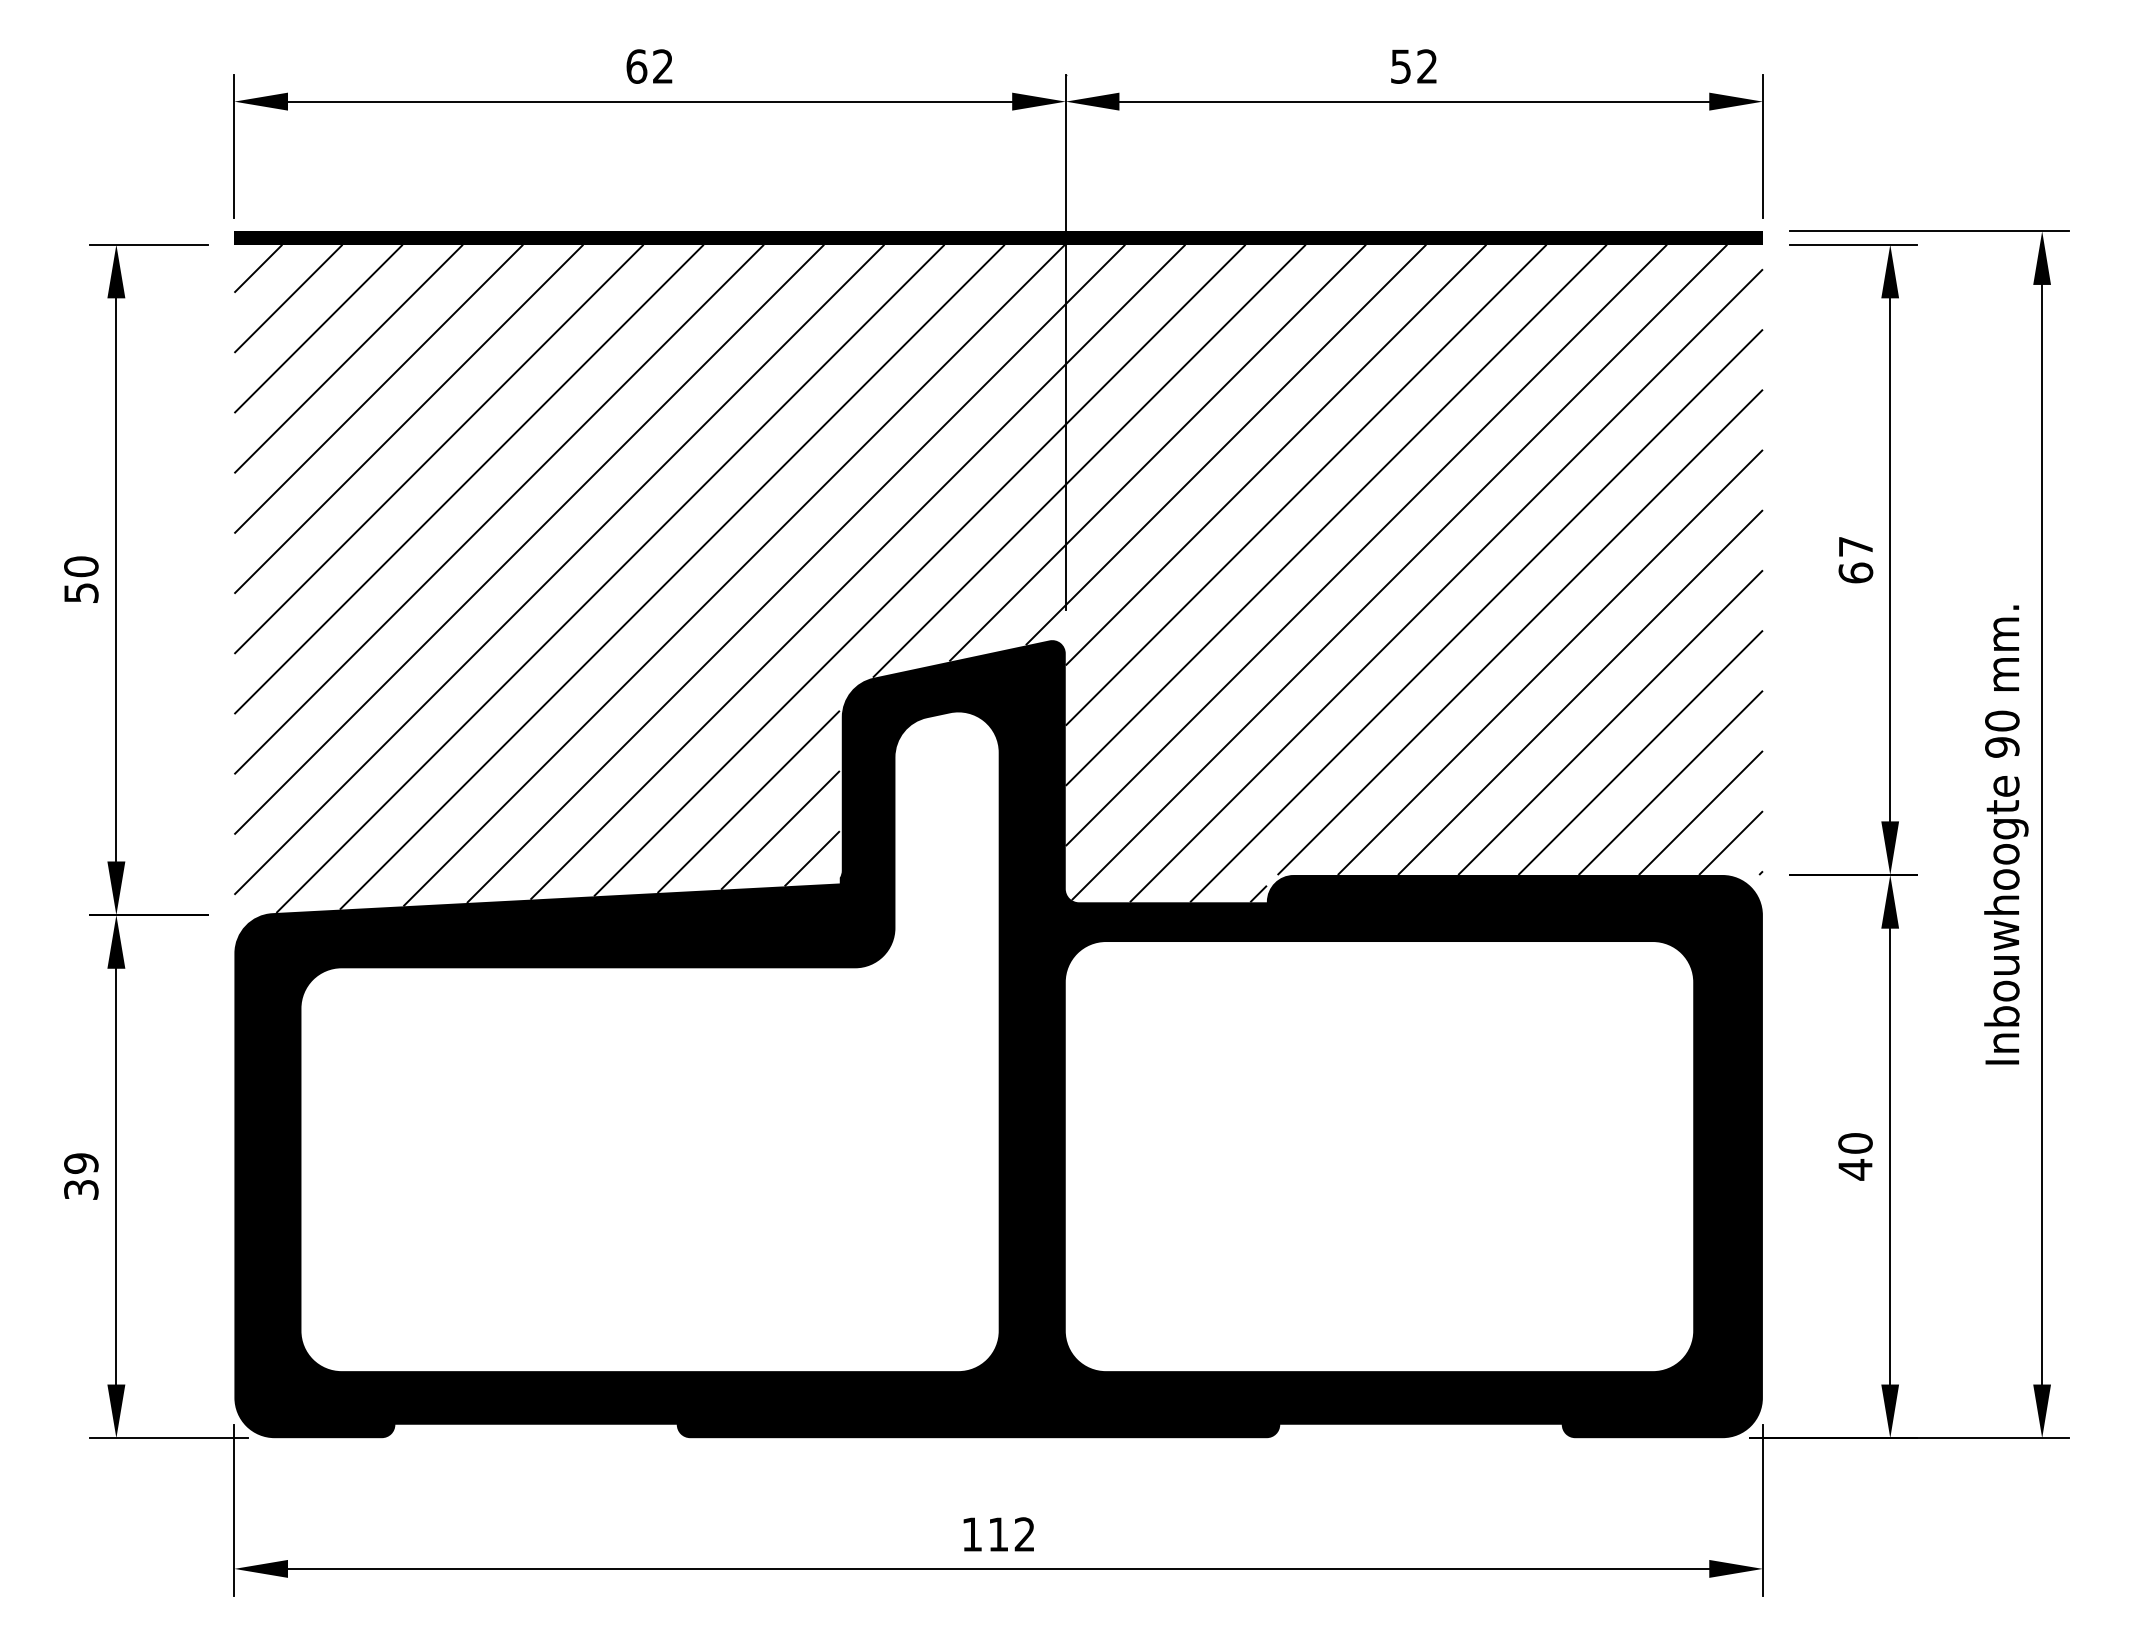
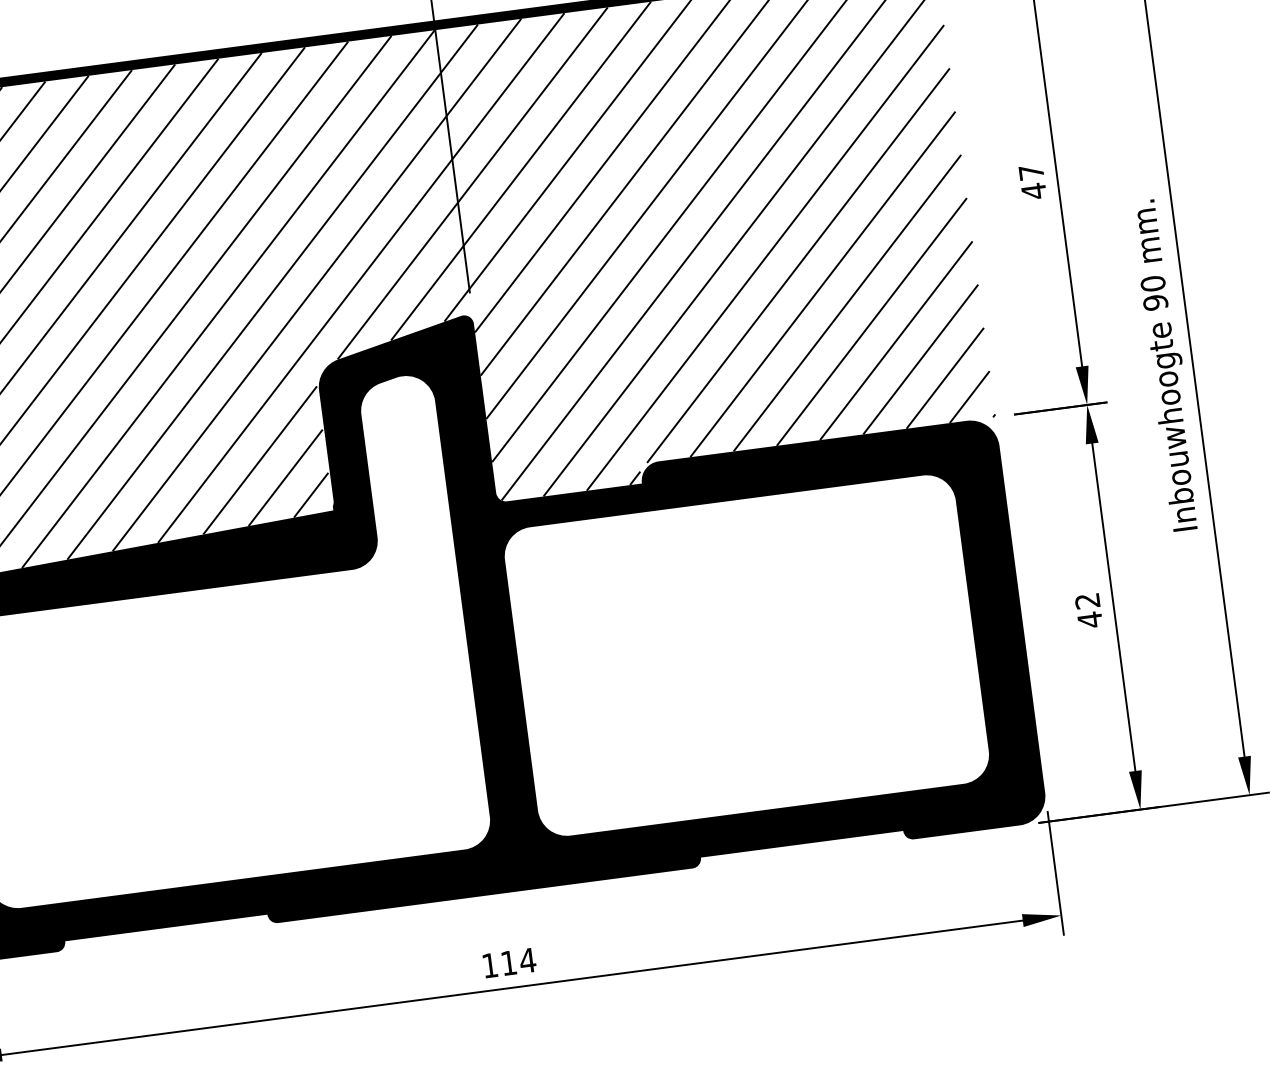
text: (1855, 573) -> (1033, 191), 67 -> 47
text: (1855, 1143) -> (1087, 601), 40 -> 42
text: (1024, 1534) -> (527, 960), 112 -> 114

